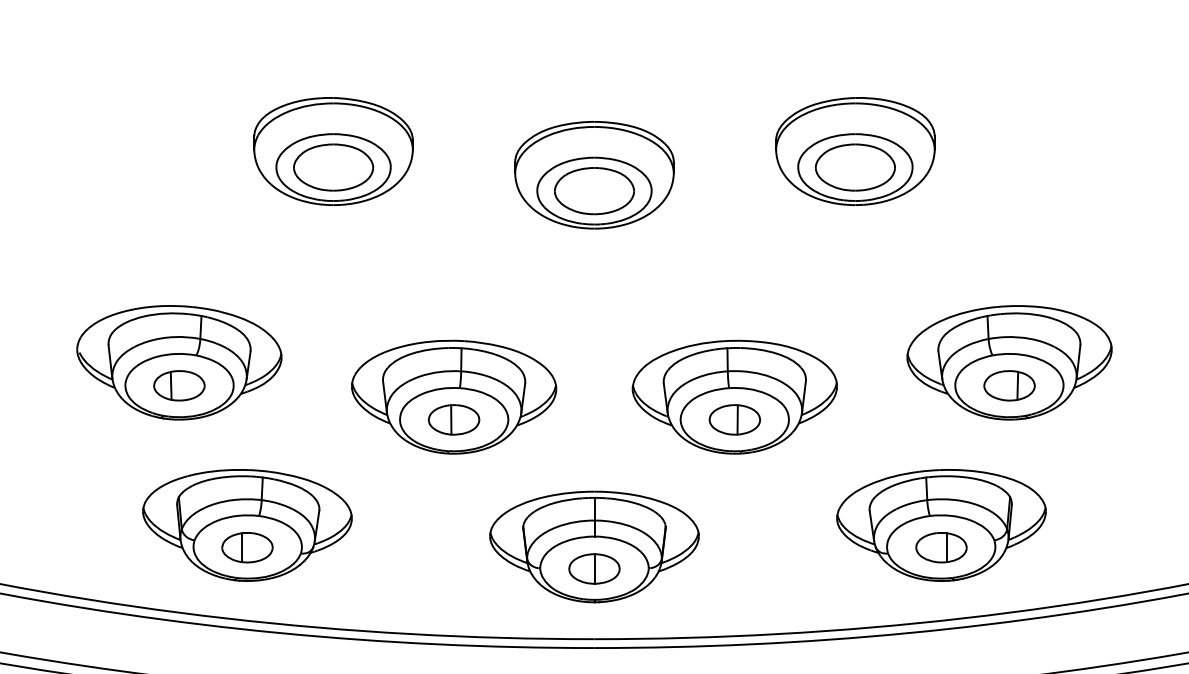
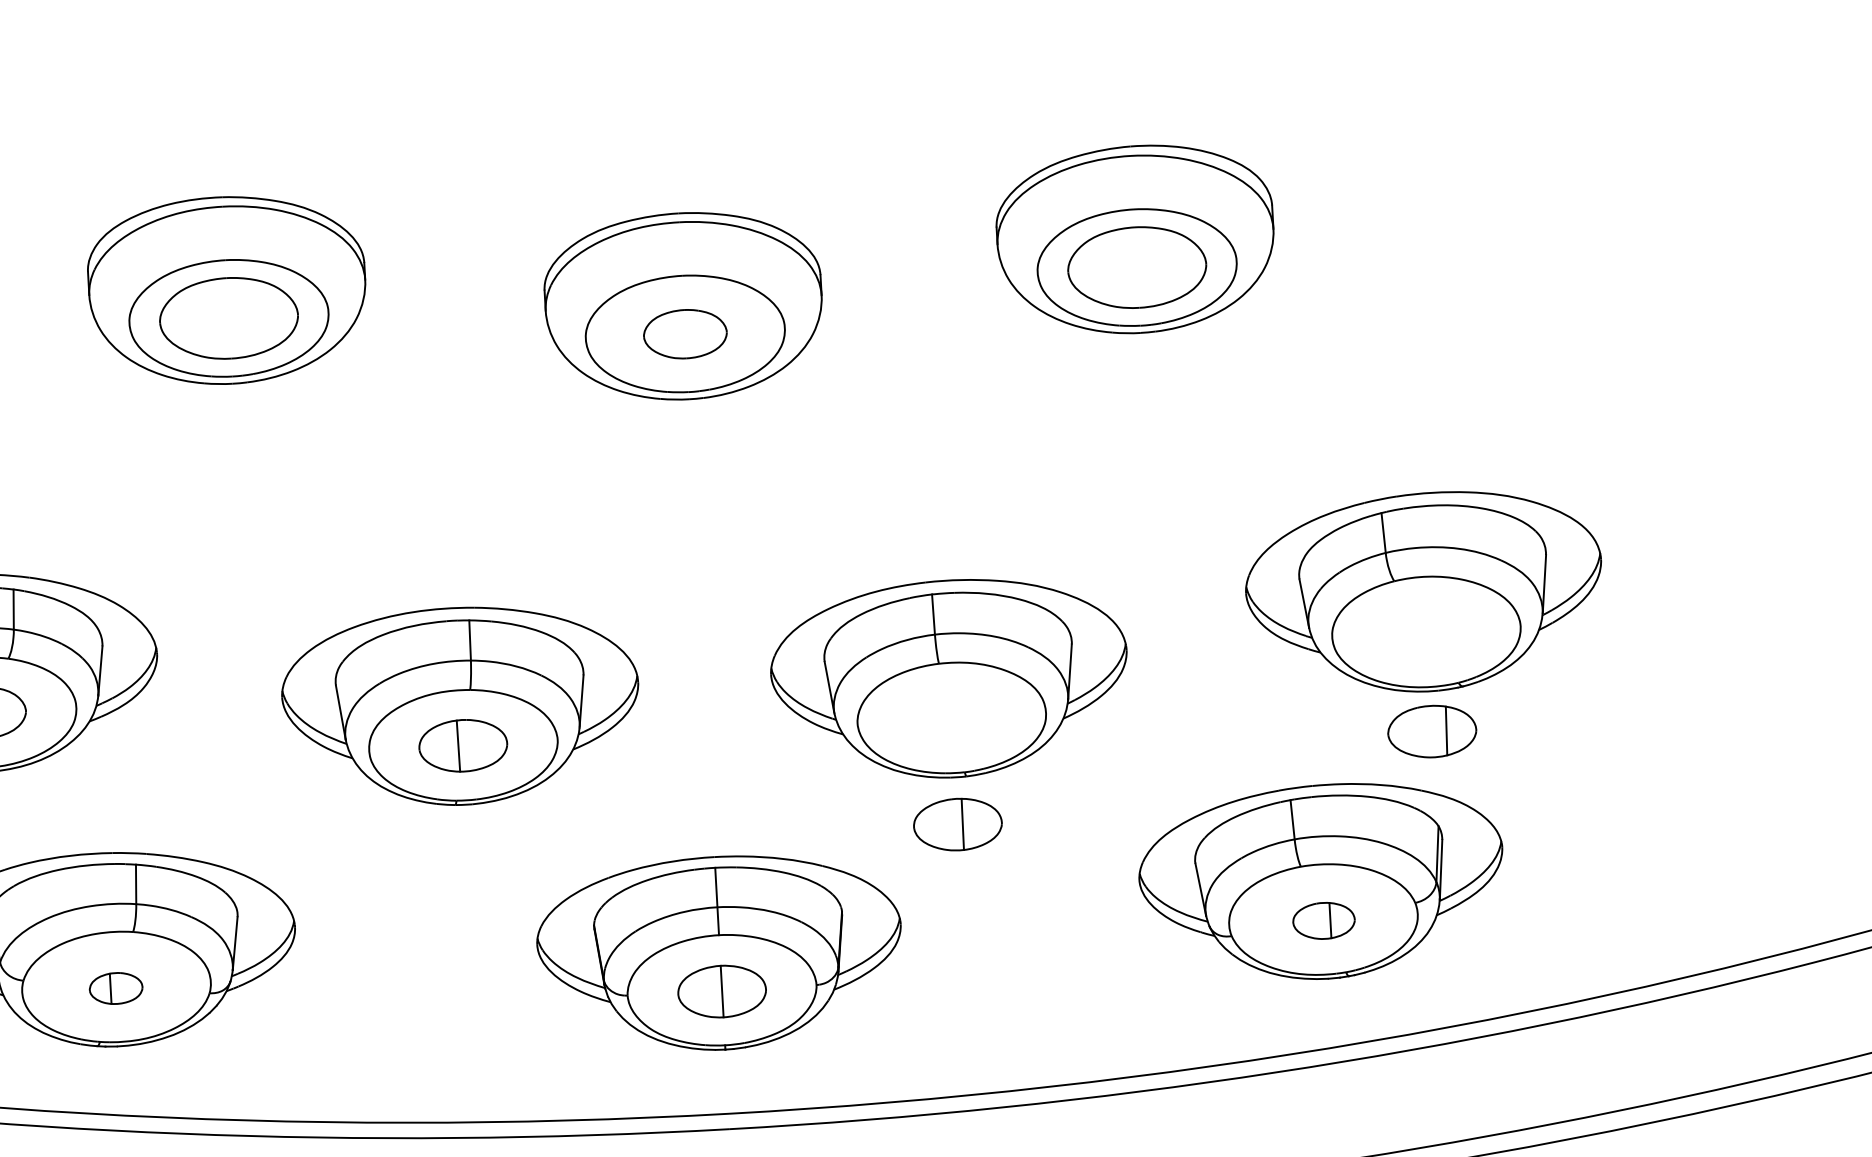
part: (594, 191) -> (685, 334), size x0.6
part: (1009, 385) -> (1432, 731), moved
part: (734, 419) -> (957, 823), moved
part: (247, 547) -> (116, 987), size x0.6
part: (941, 547) -> (1323, 920), size x0.7

